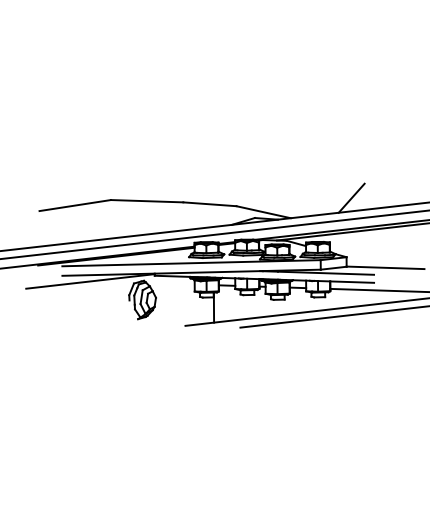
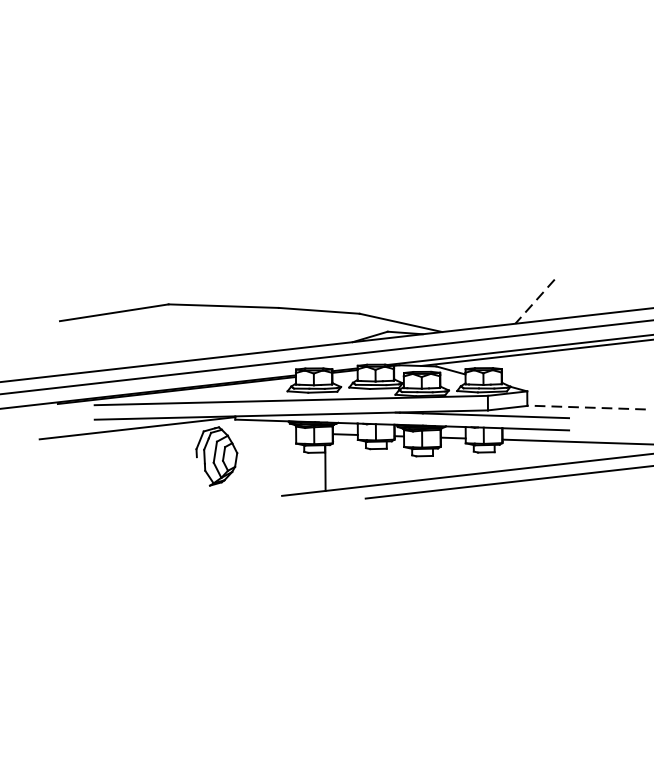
line: (351, 198) -> (534, 302), solid -> dashed
line: (385, 267) -> (586, 407), solid -> dashed

